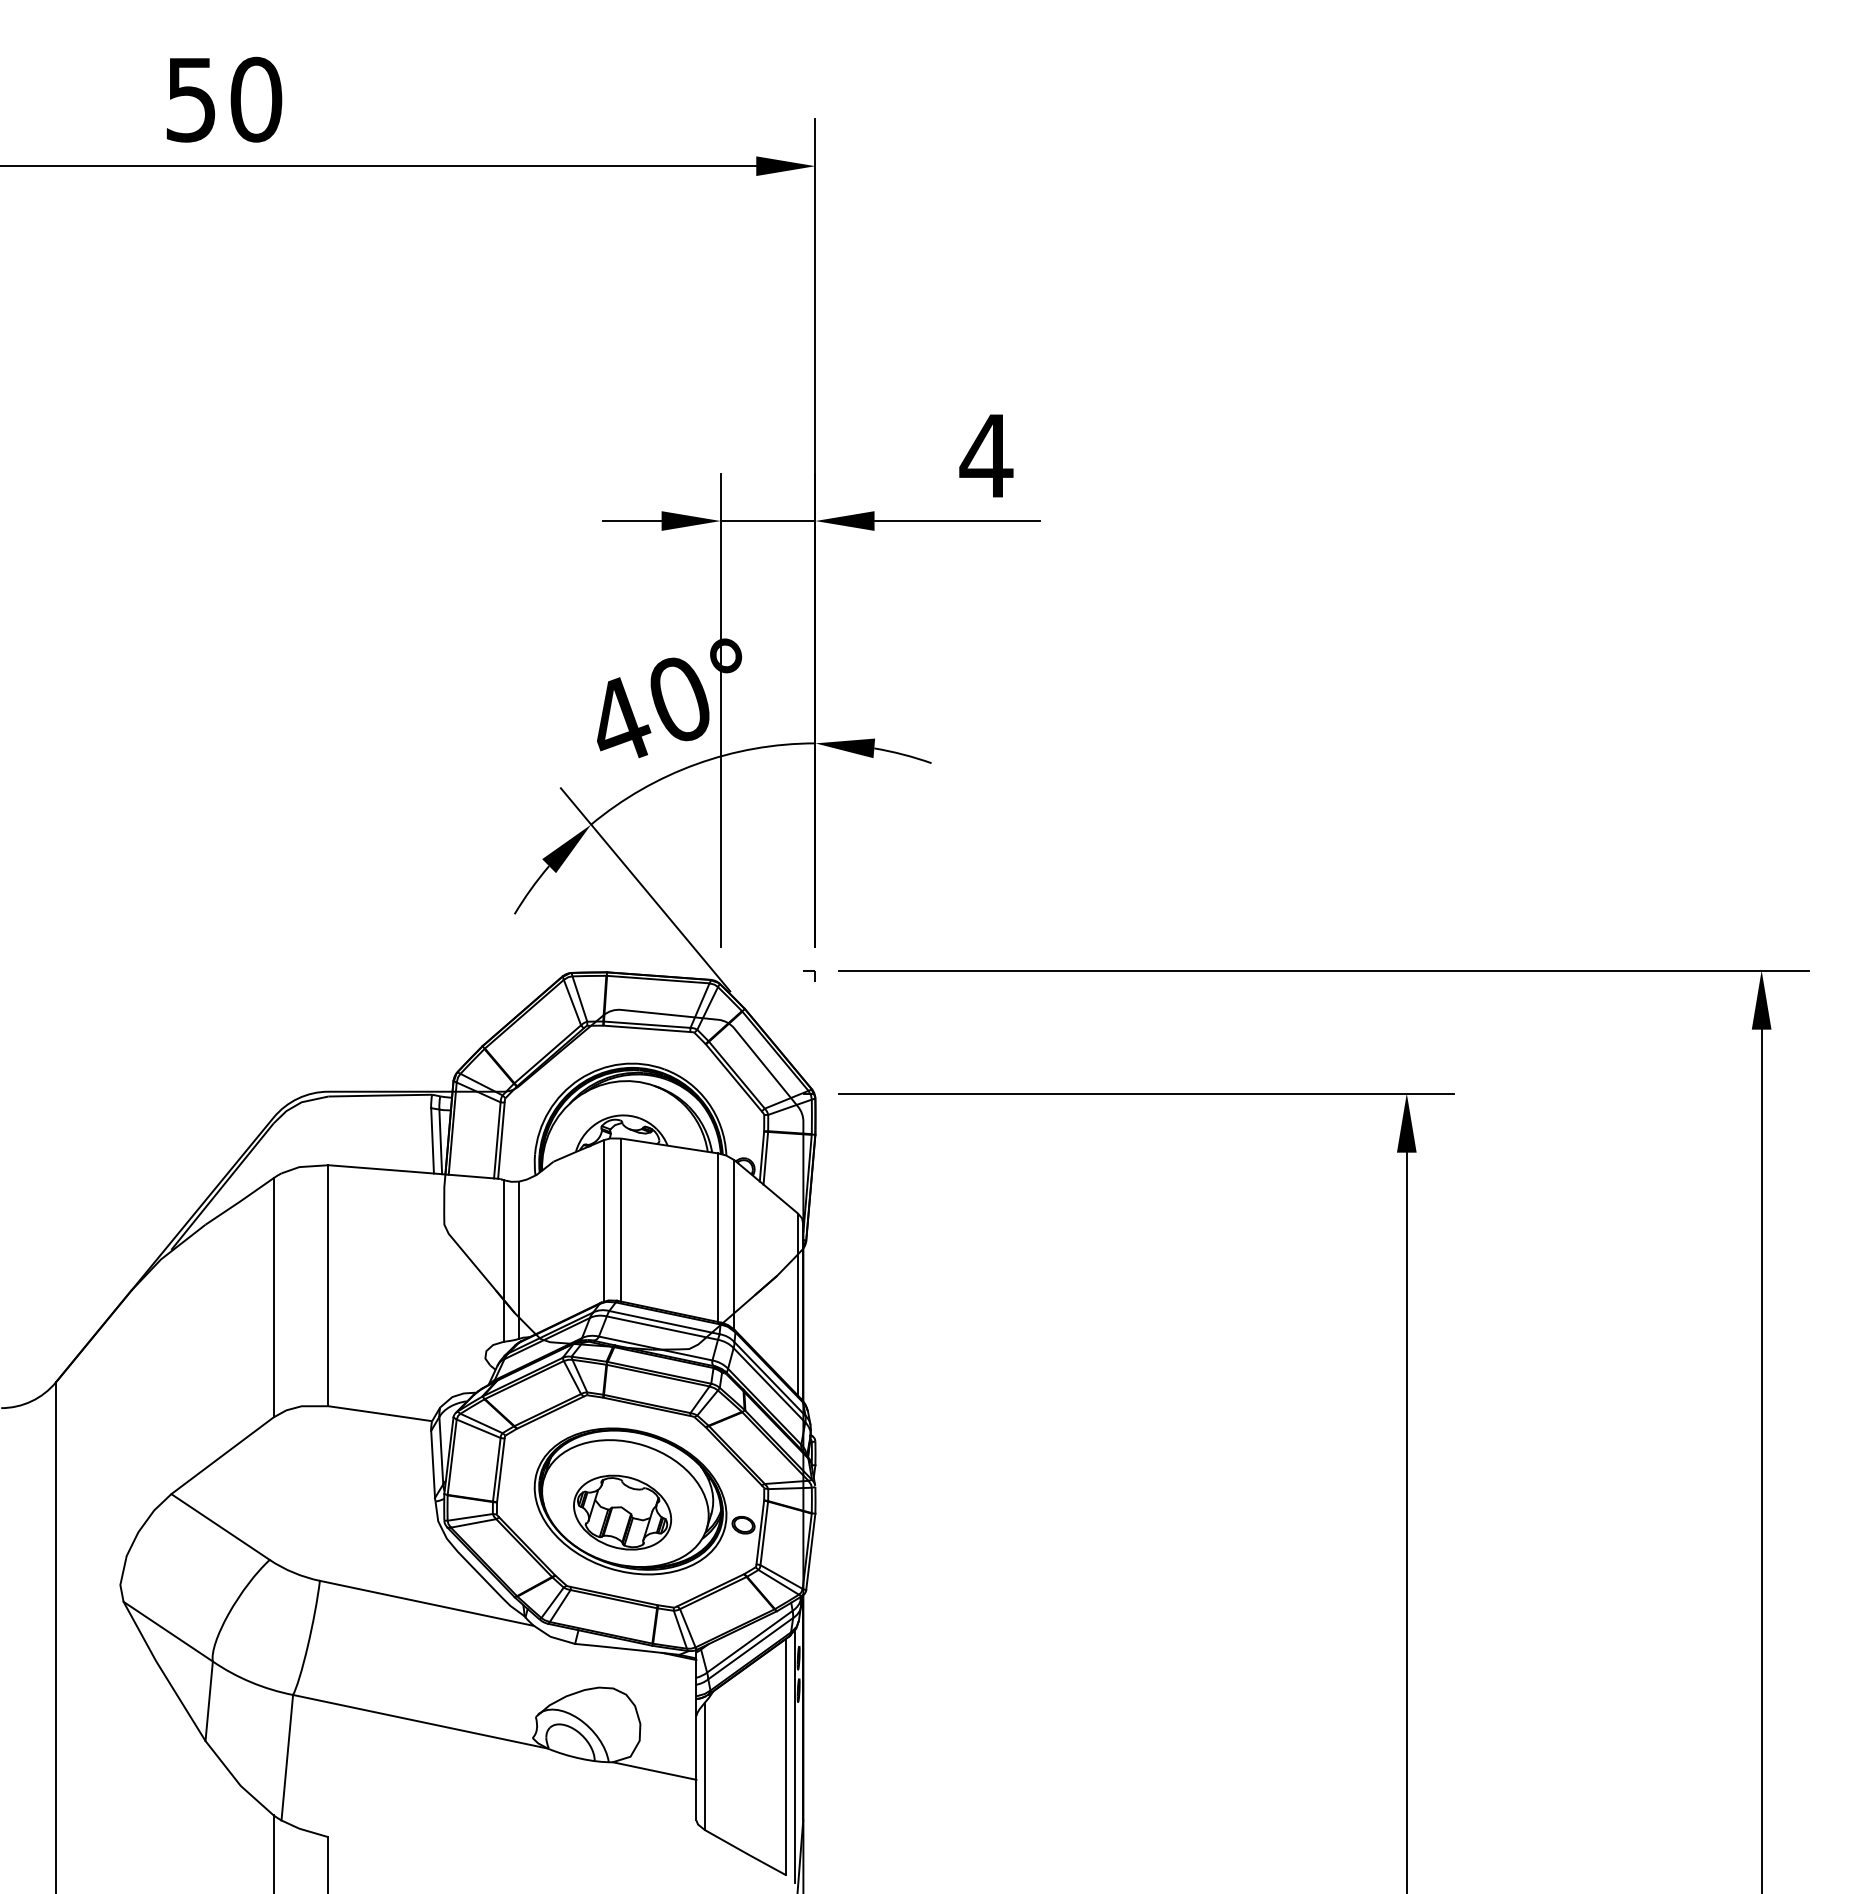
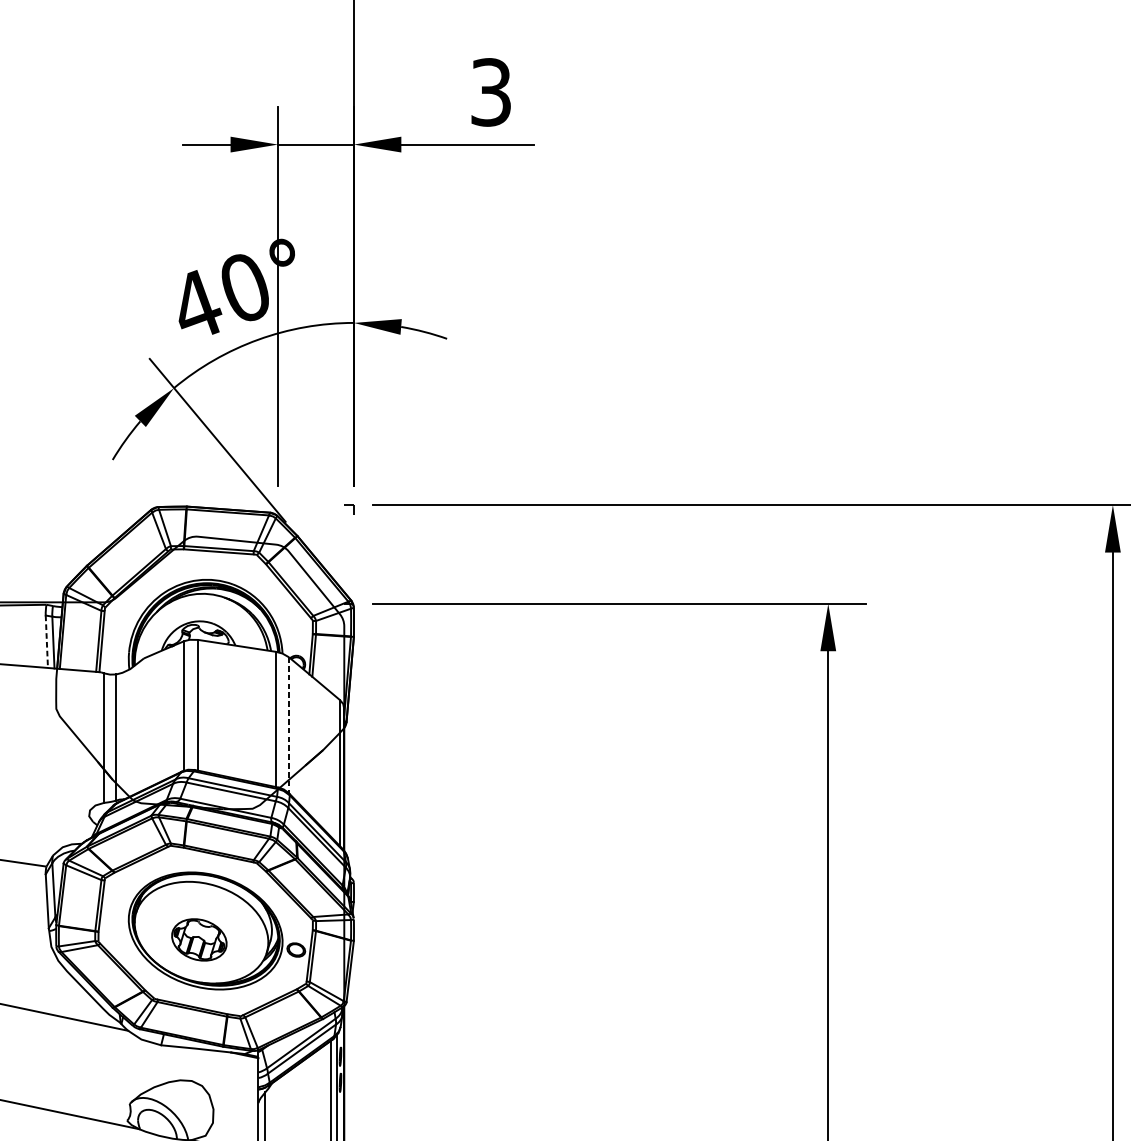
text: (986, 455) -> (491, 92), 4 -> 3
line: (432, 1140) -> (46, 641), solid -> dashed
line: (734, 1244) -> (289, 724), solid -> dashed
part: (622, 1512) -> (199, 939), size x0.7

